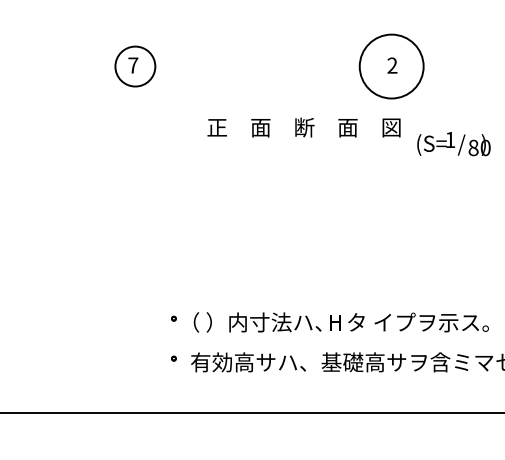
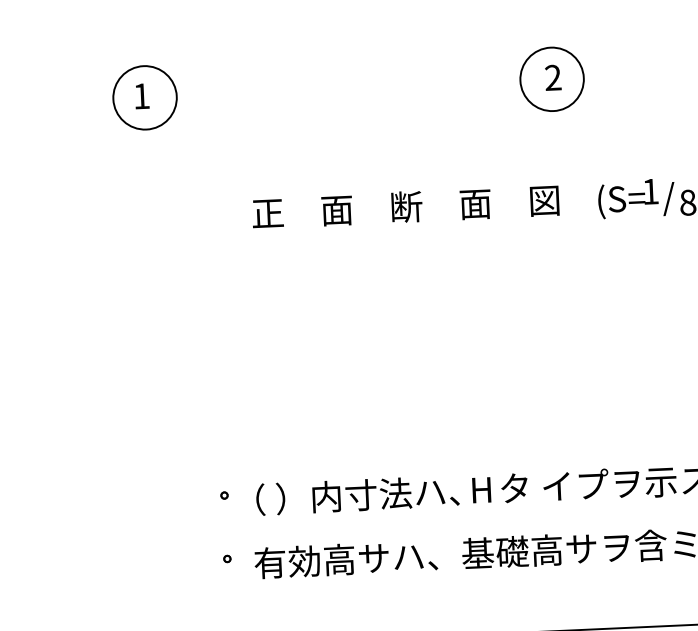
text: (133, 65) -> (141, 96), 7 -> 1
circle: (391, 66) -> (551, 79), size x0.62
text: (303, 127) -> (404, 206), moved

